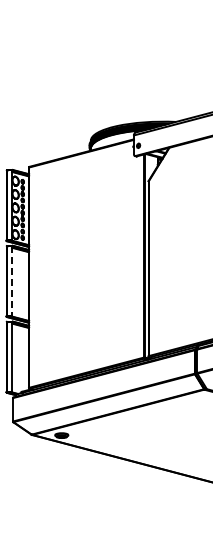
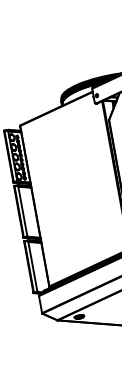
line: (12, 281) -> (23, 211), dashed -> solid

